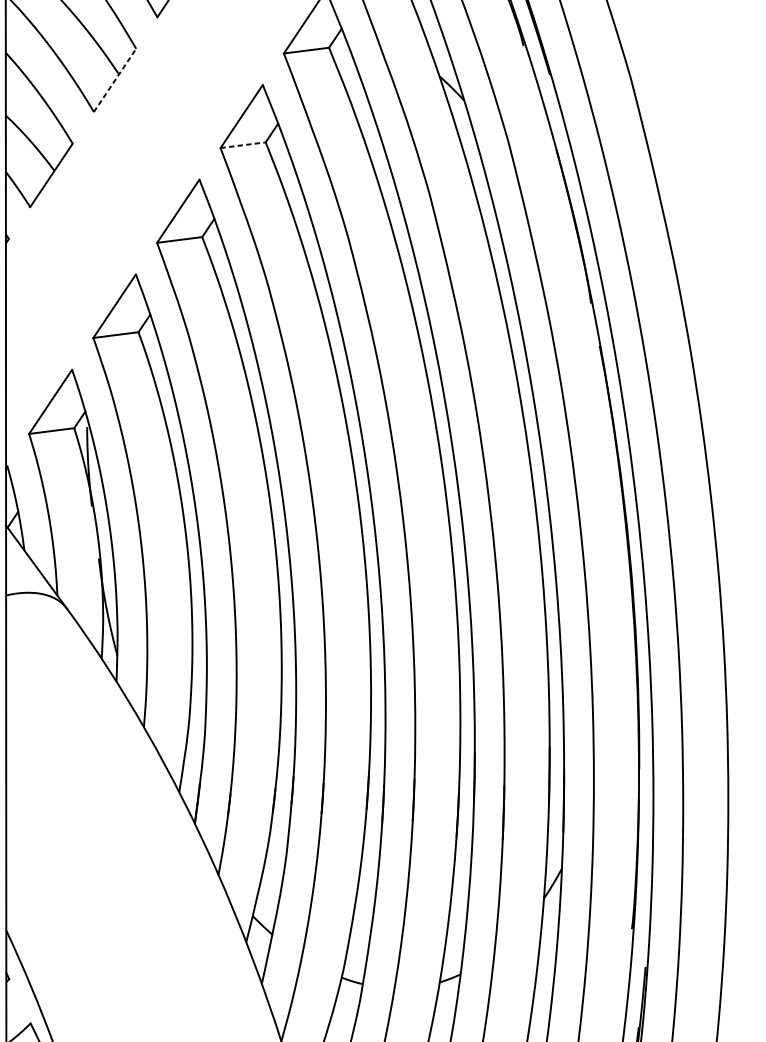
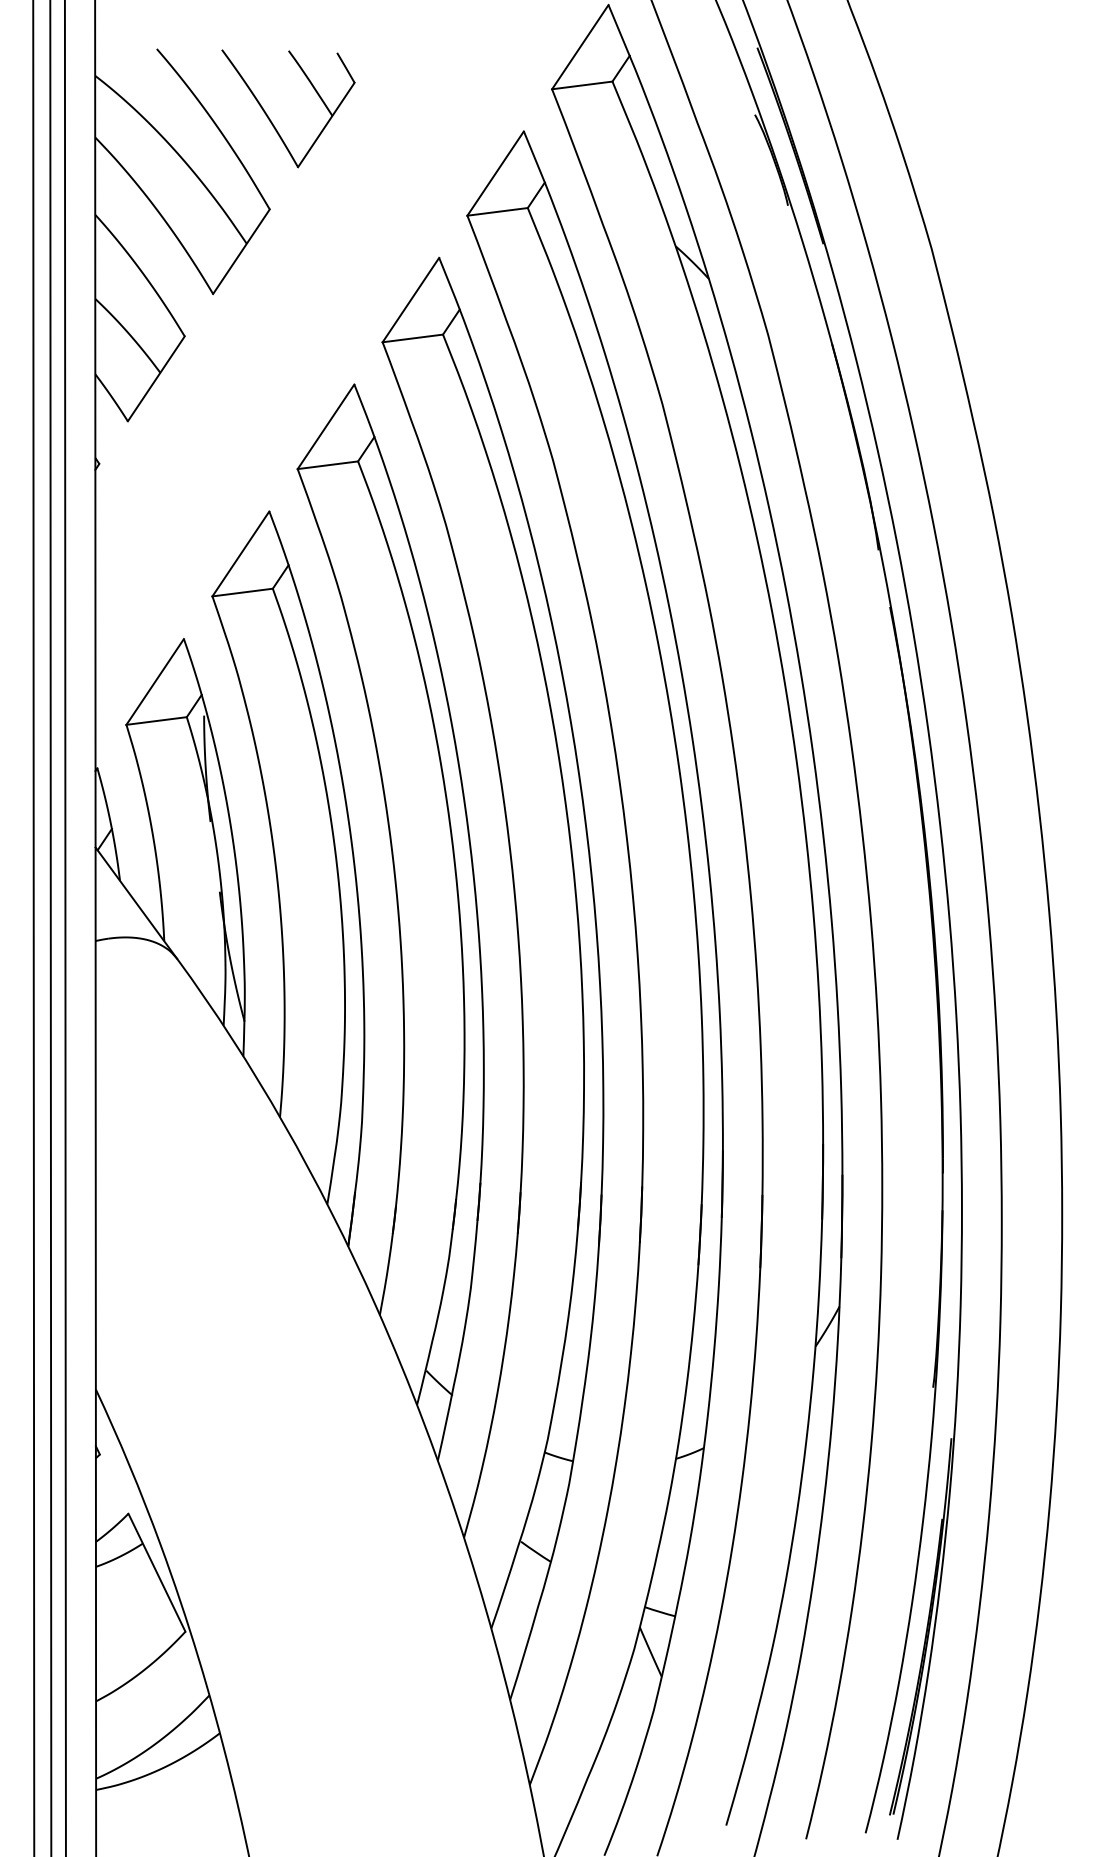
line: (115, 80) -> (241, 251), dashed -> solid
line: (243, 145) -> (413, 338), dashed -> solid

